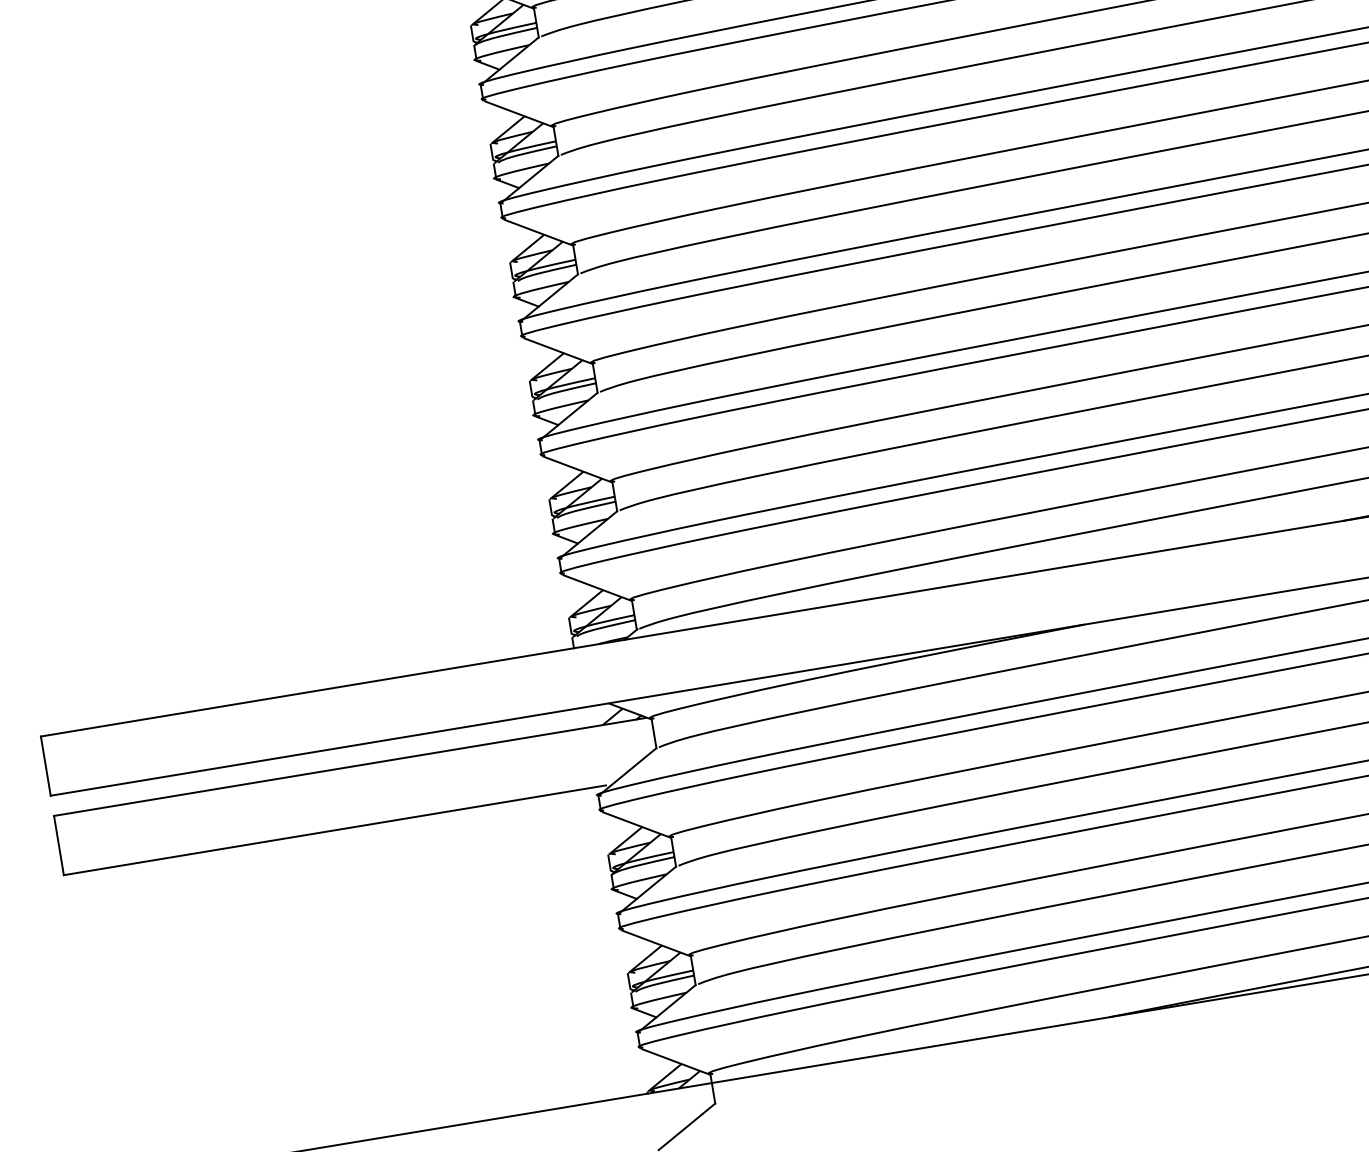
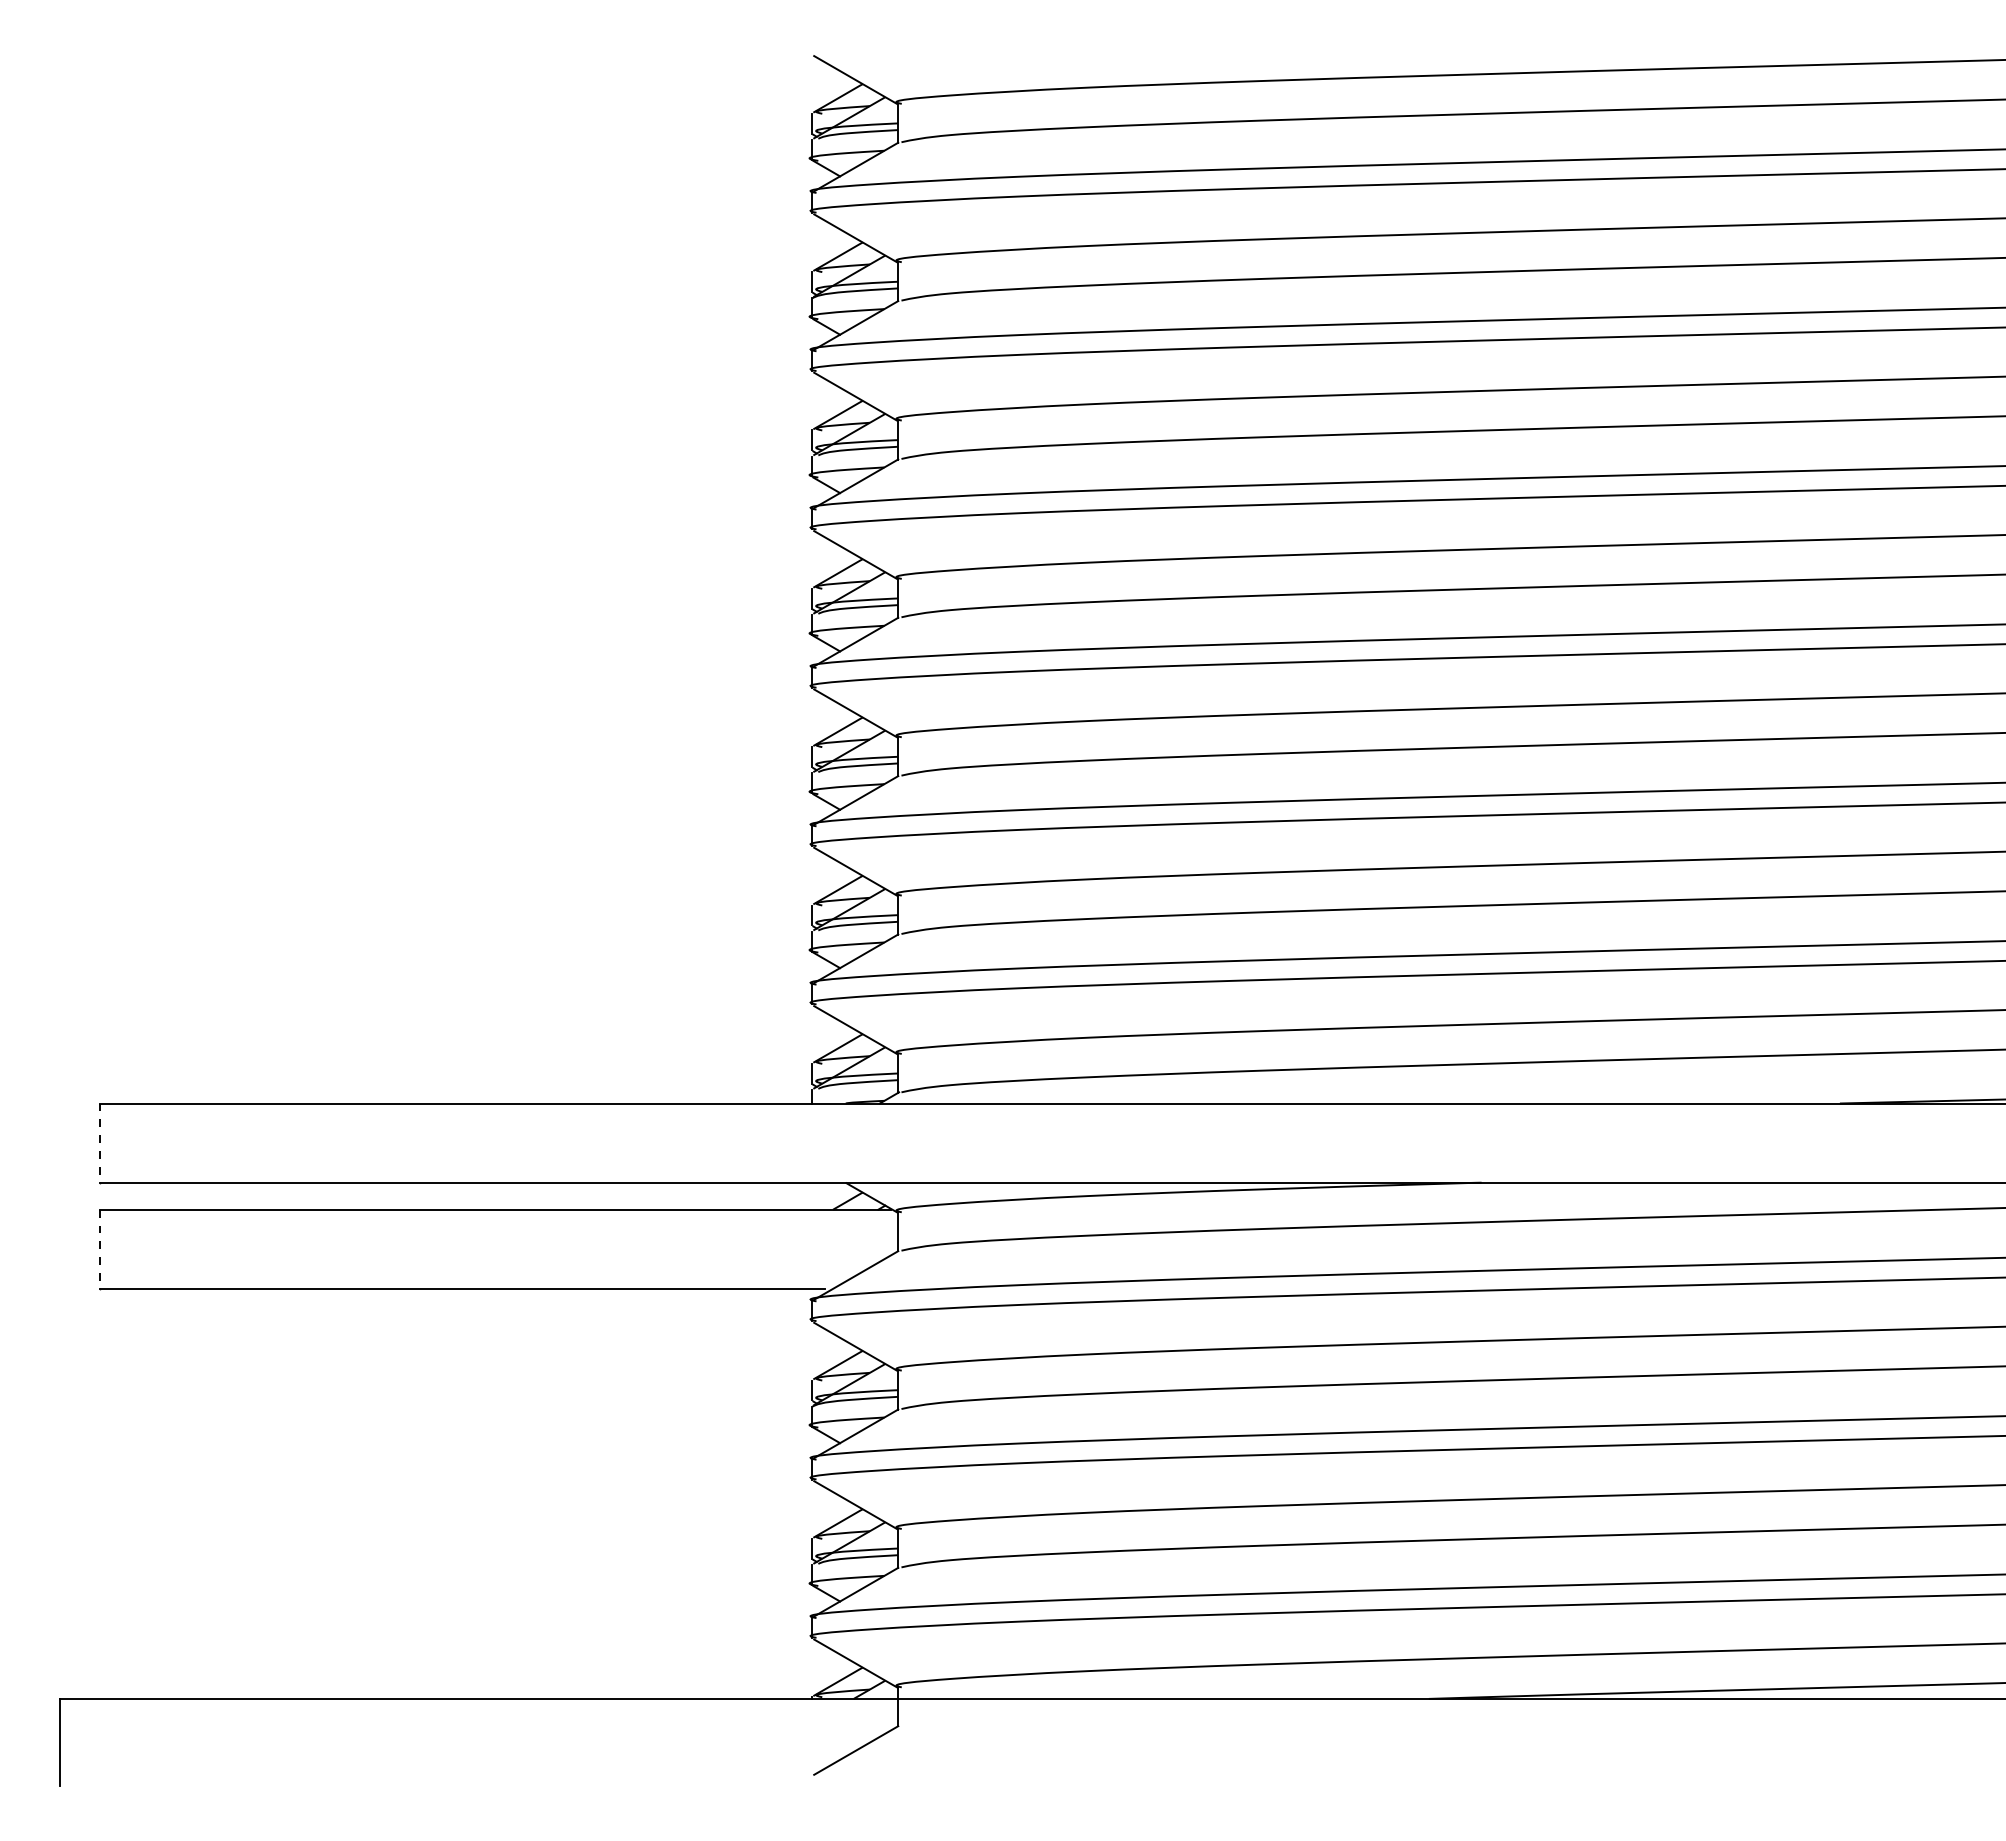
line: (45, 766) -> (99, 1143), solid -> dashed
line: (58, 845) -> (99, 1249), solid -> dashed

